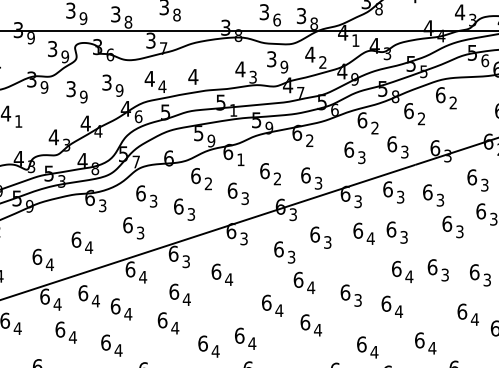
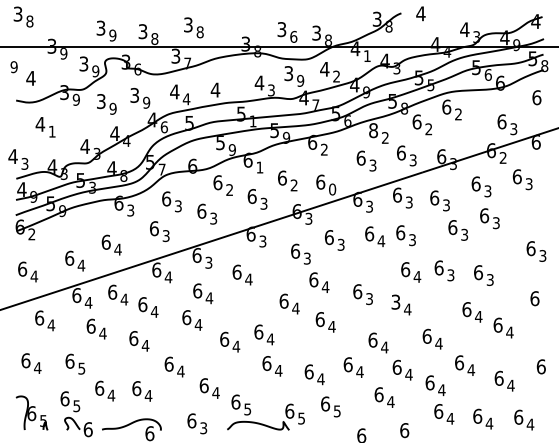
text: (362, 120) -> (373, 130), 6 -> 8
text: (318, 183) -> (332, 189), 3 -> 0
text: (385, 303) -> (395, 301), 6 -> 3

